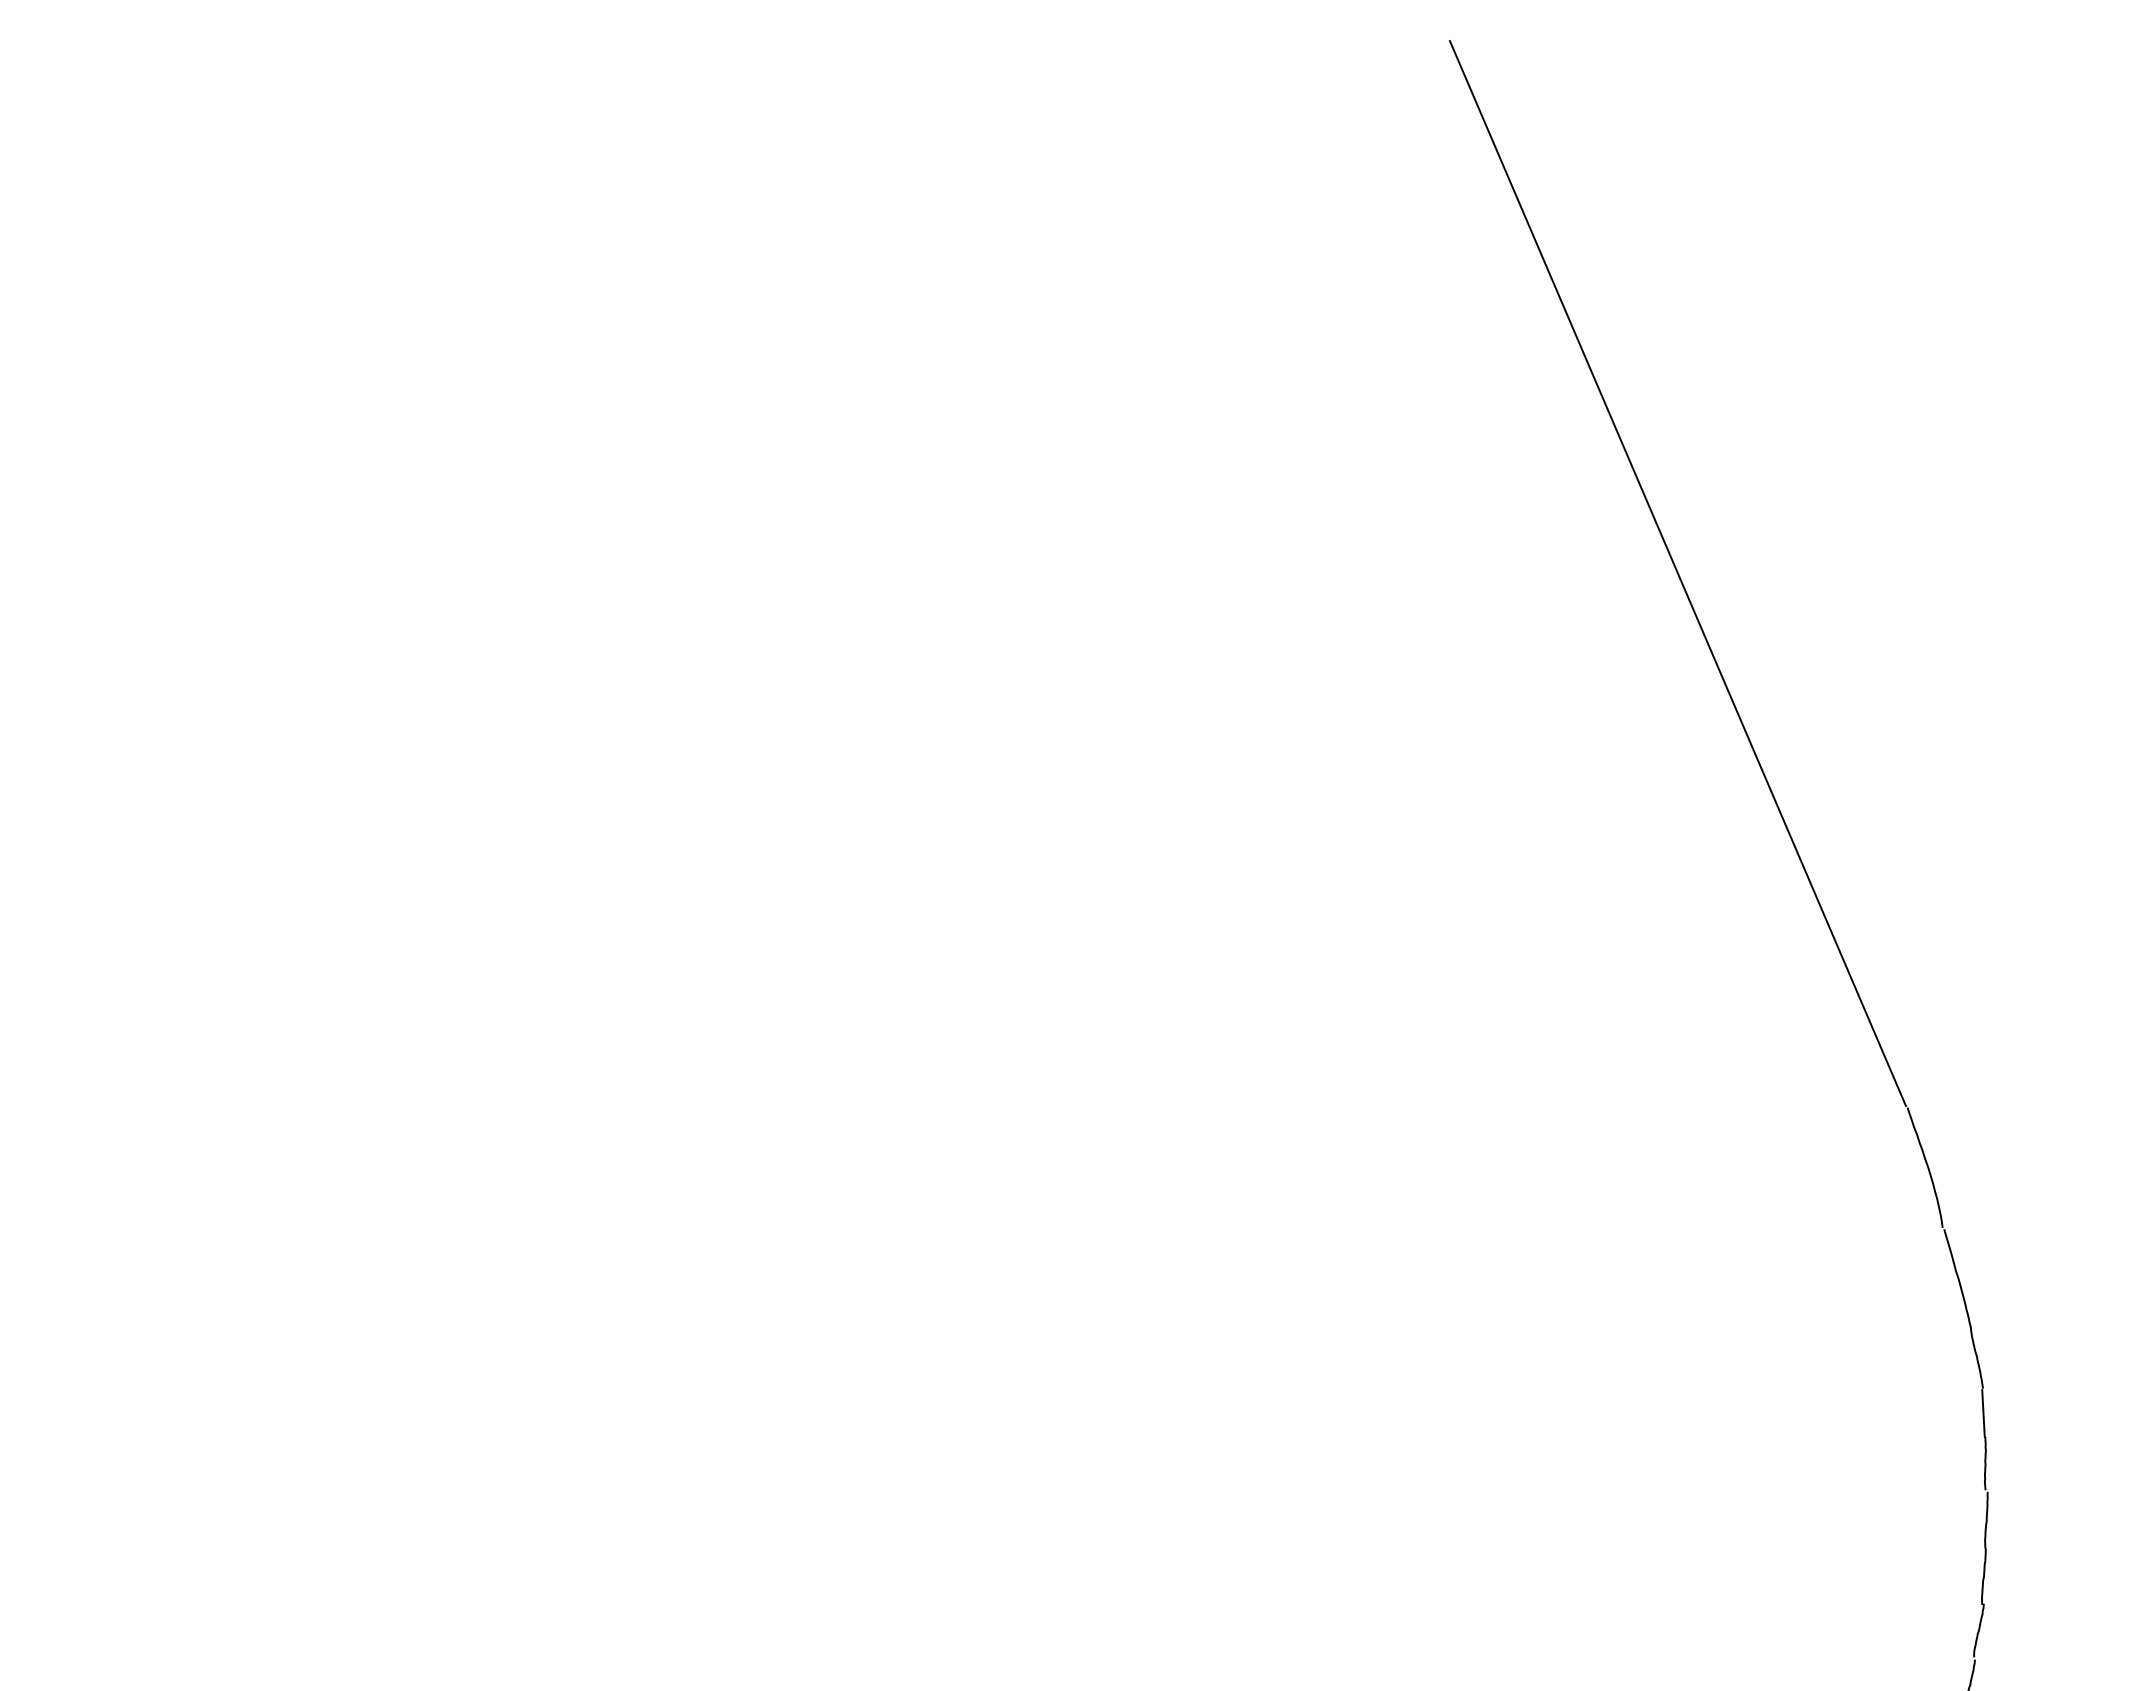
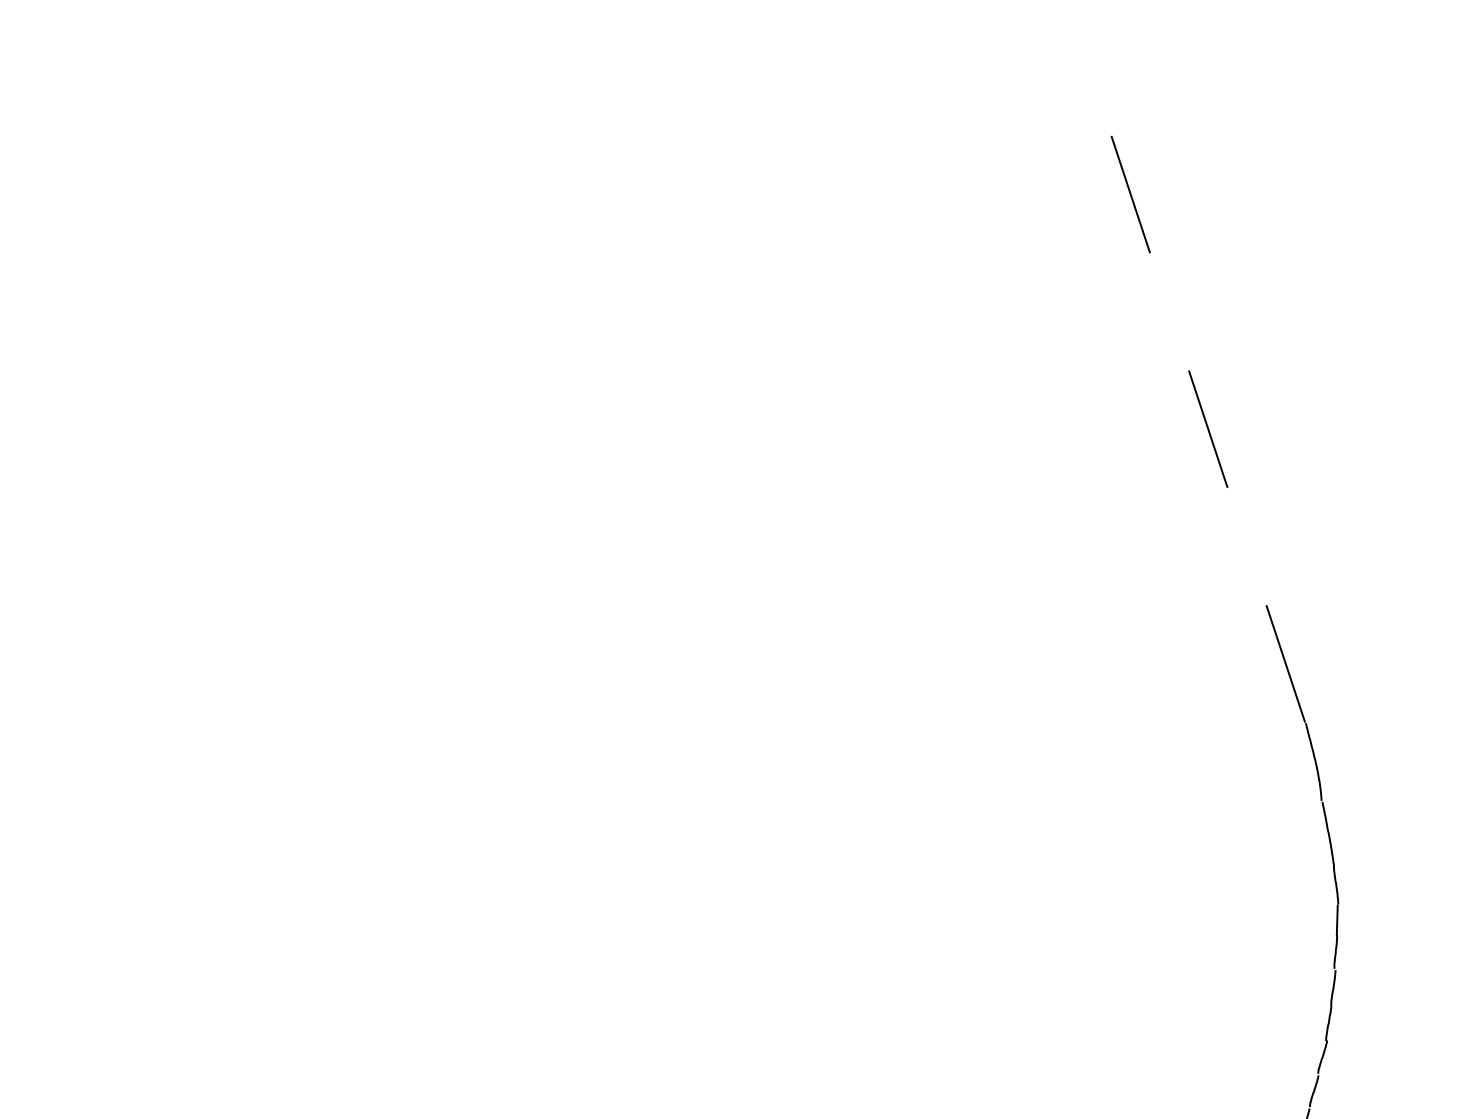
line: (1677, 573) -> (1189, 373), solid -> dashed

